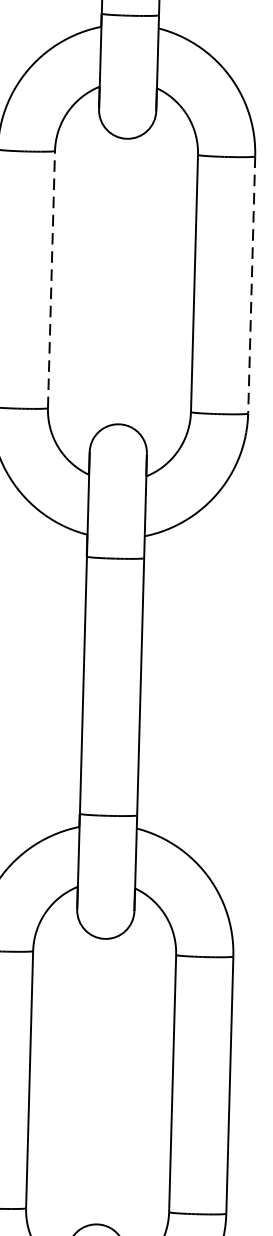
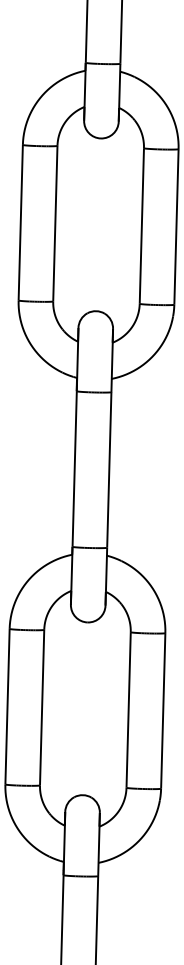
line: (51, 279) -> (55, 223), dashed -> solid
line: (251, 284) -> (176, 226), dashed -> solid

